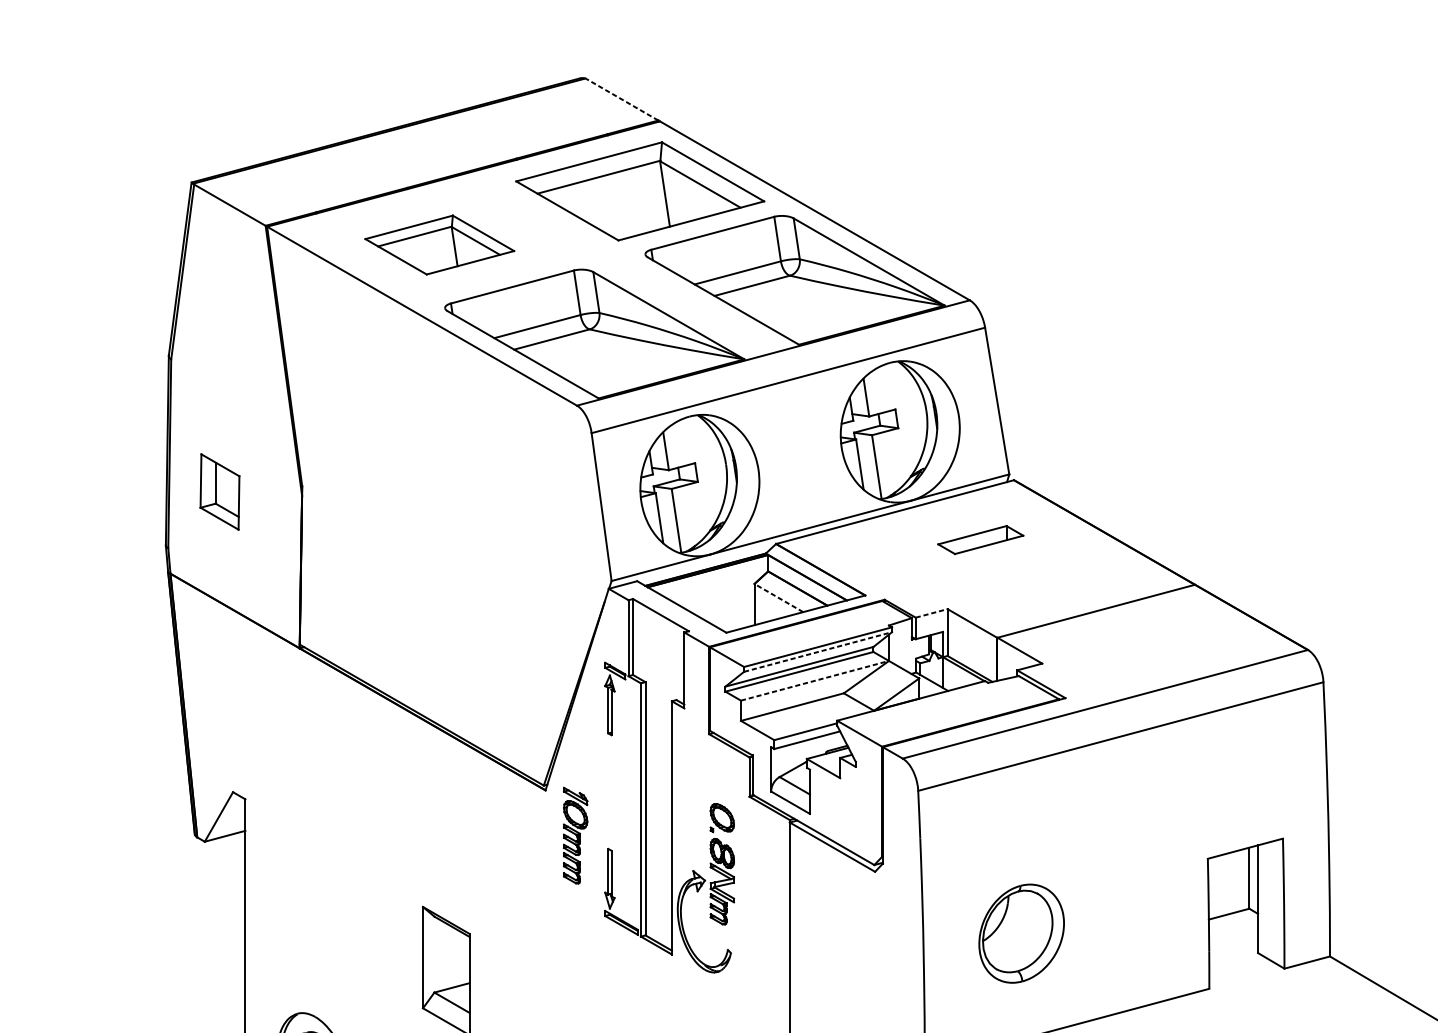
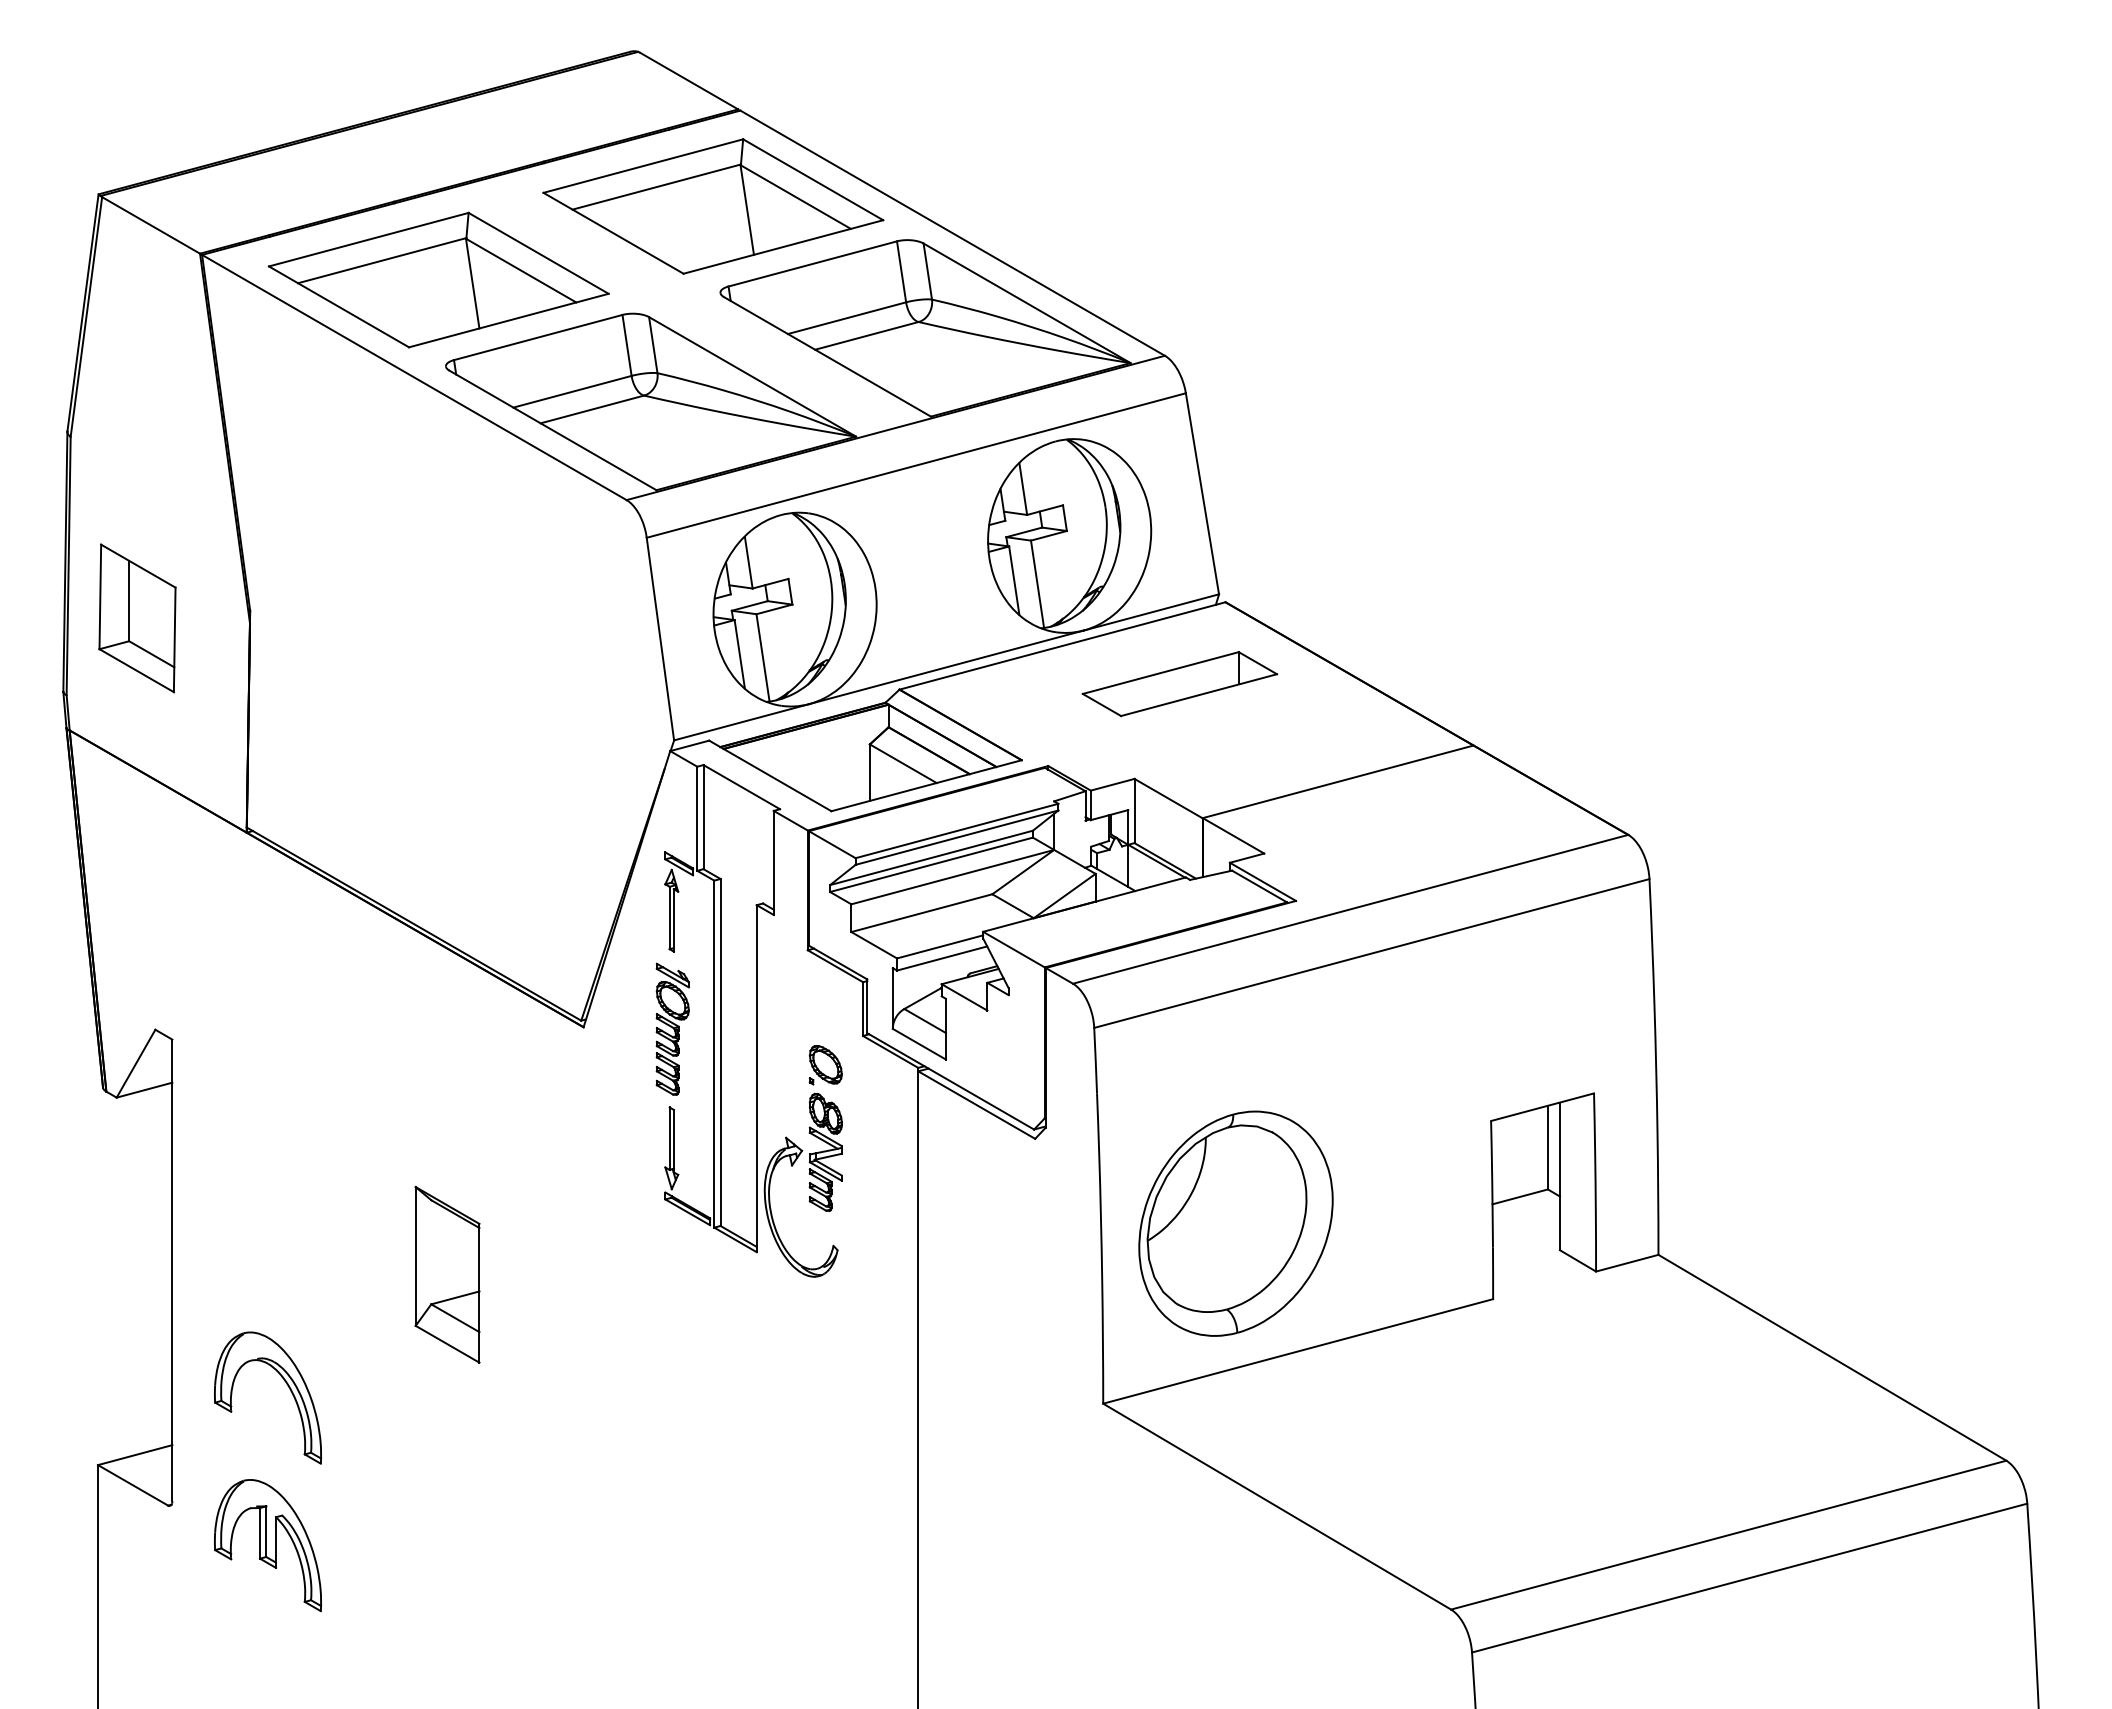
line: (622, 100) -> (689, 81), dashed -> solid
part: (439, 244) -> (438, 279), size x1.67
part: (219, 492) -> (137, 618), size x1.43
part: (980, 540) -> (1179, 684), size x1.67
line: (779, 597) -> (903, 763), dashed -> solid
line: (931, 613) -> (1112, 784), dashed -> solid
line: (817, 651) -> (956, 837), dashed -> solid
line: (814, 681) -> (952, 877), dashed -> solid
part: (575, 835) -> (672, 1028), moved
part: (1021, 933) -> (1235, 1223), size x1.67

